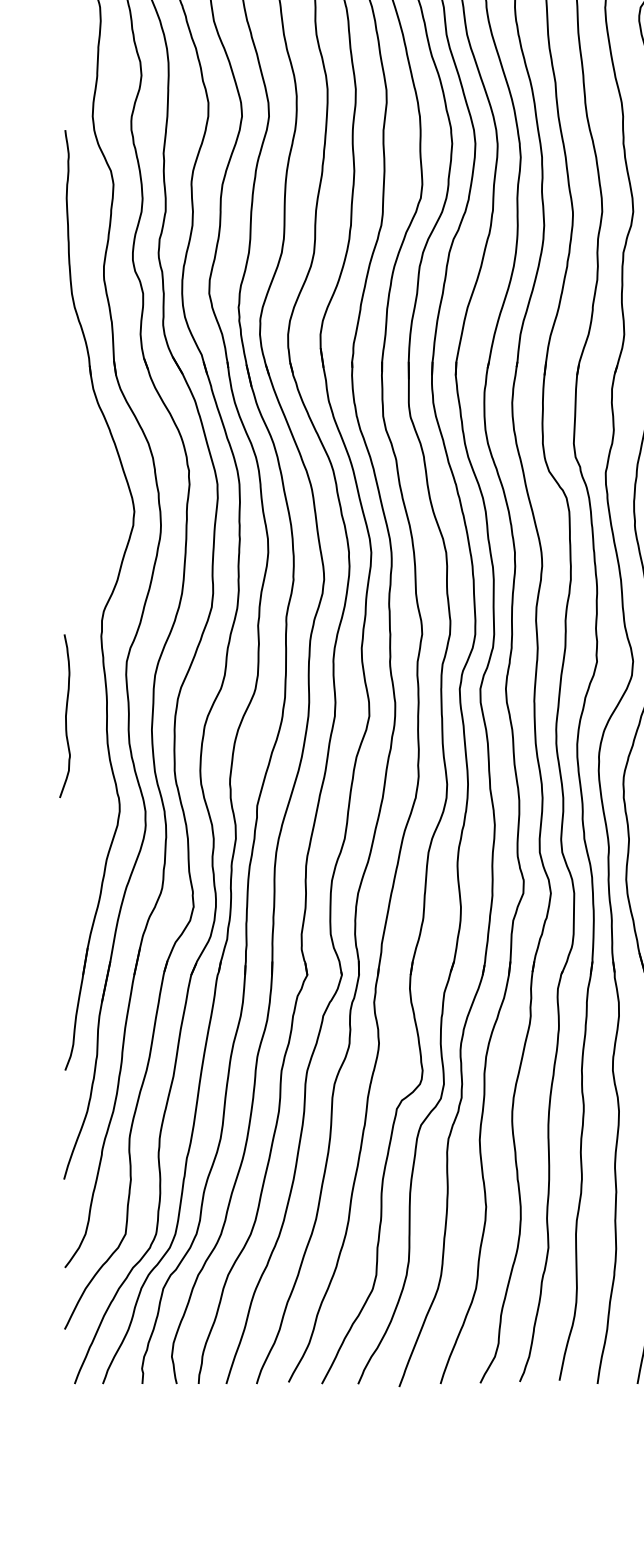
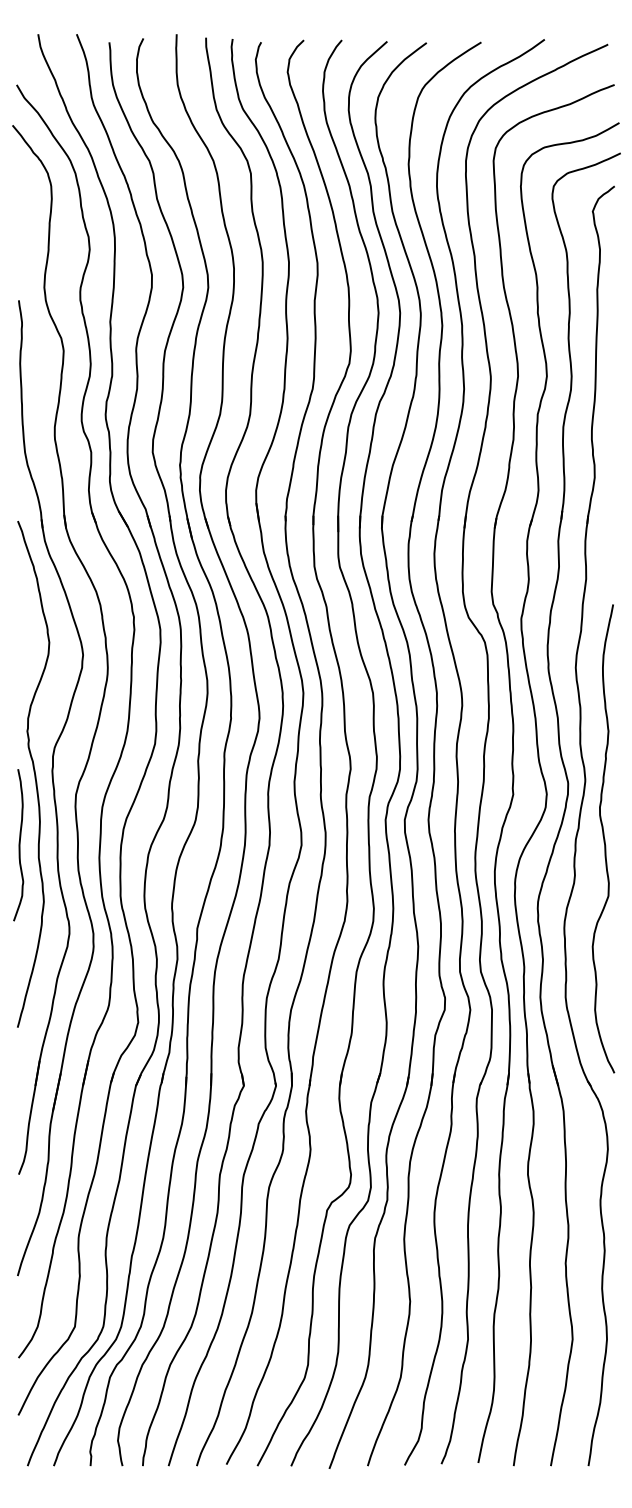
curve: (82, 640) -> (34, 774), added

